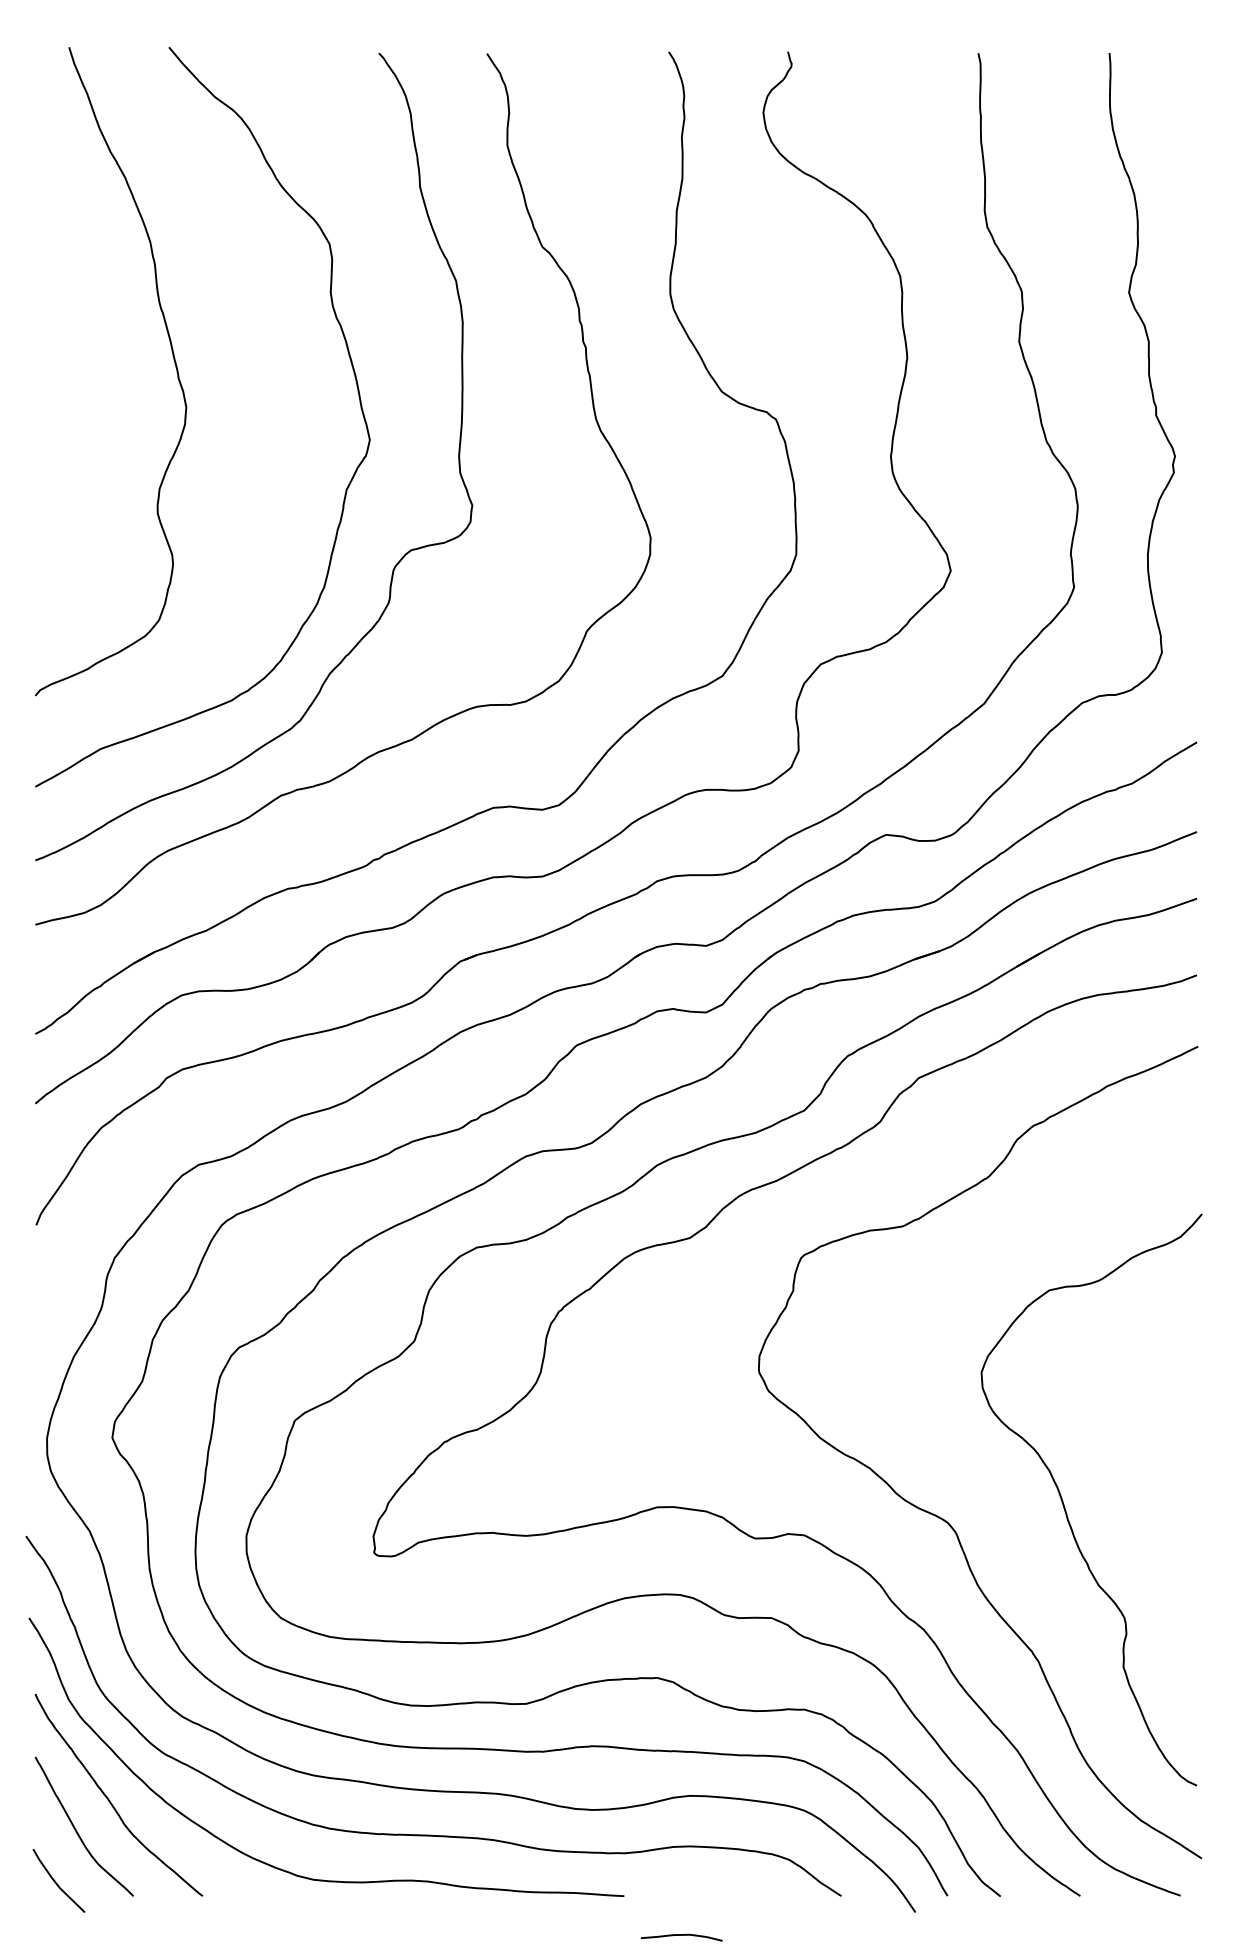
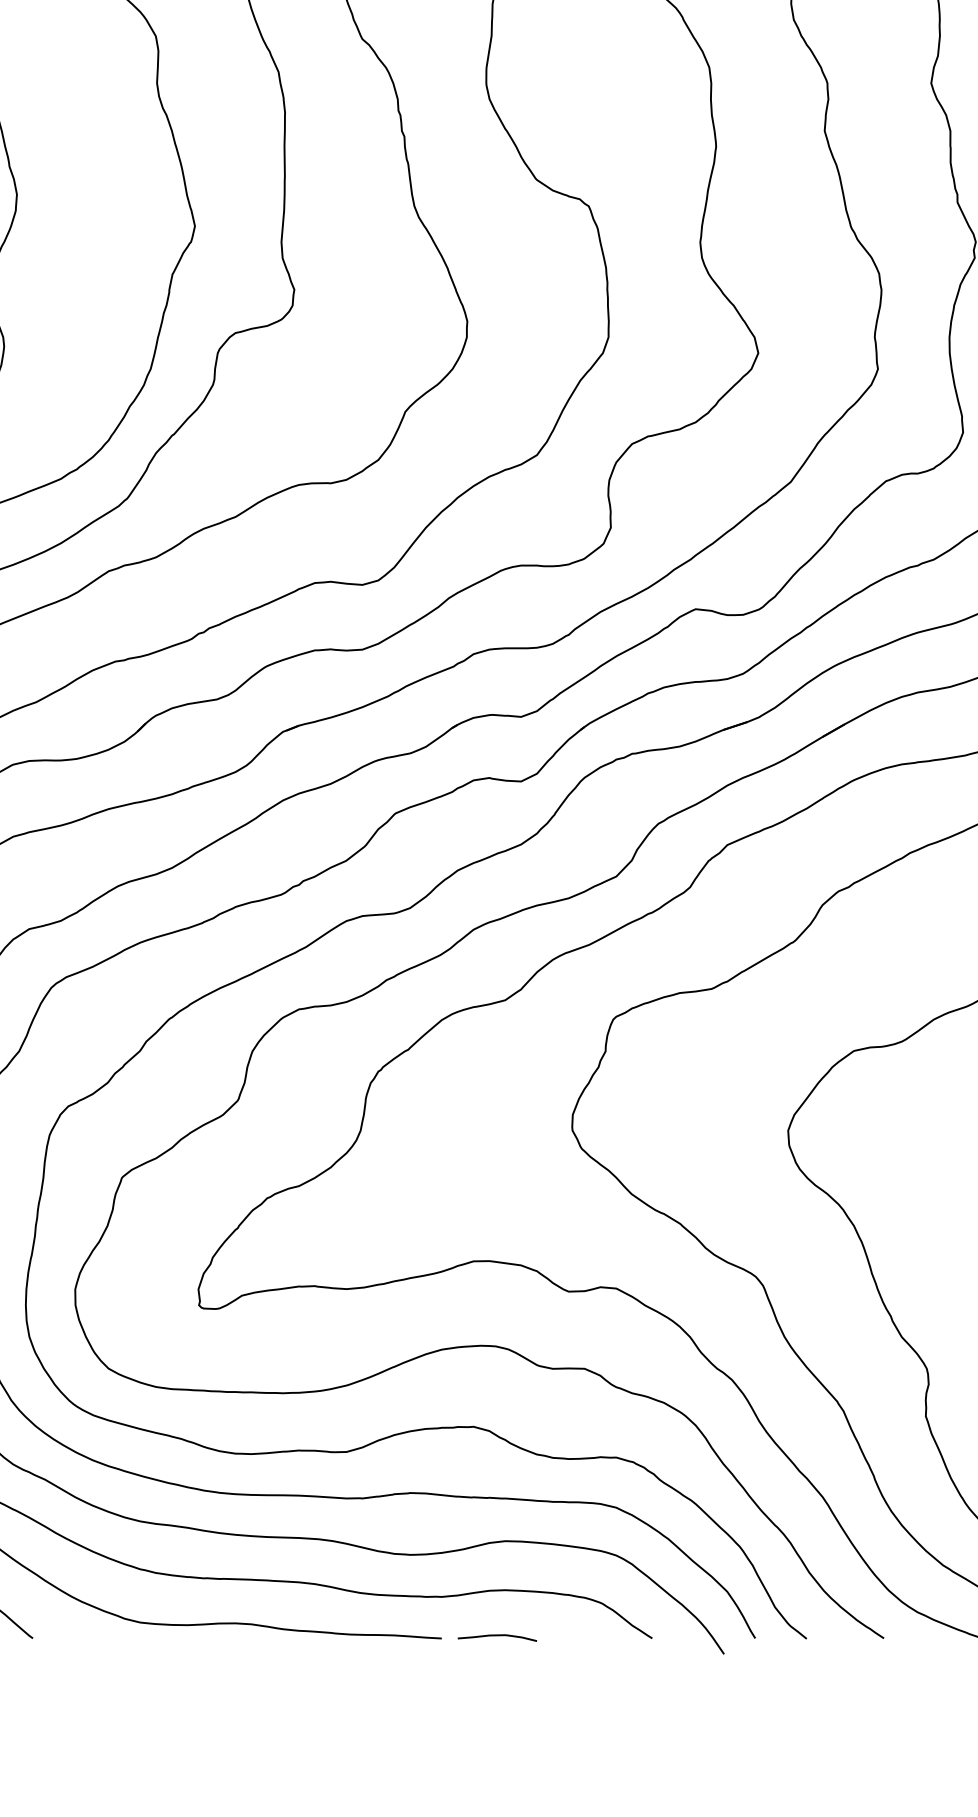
curve: (681, 1935) -> (497, 1635), moved

